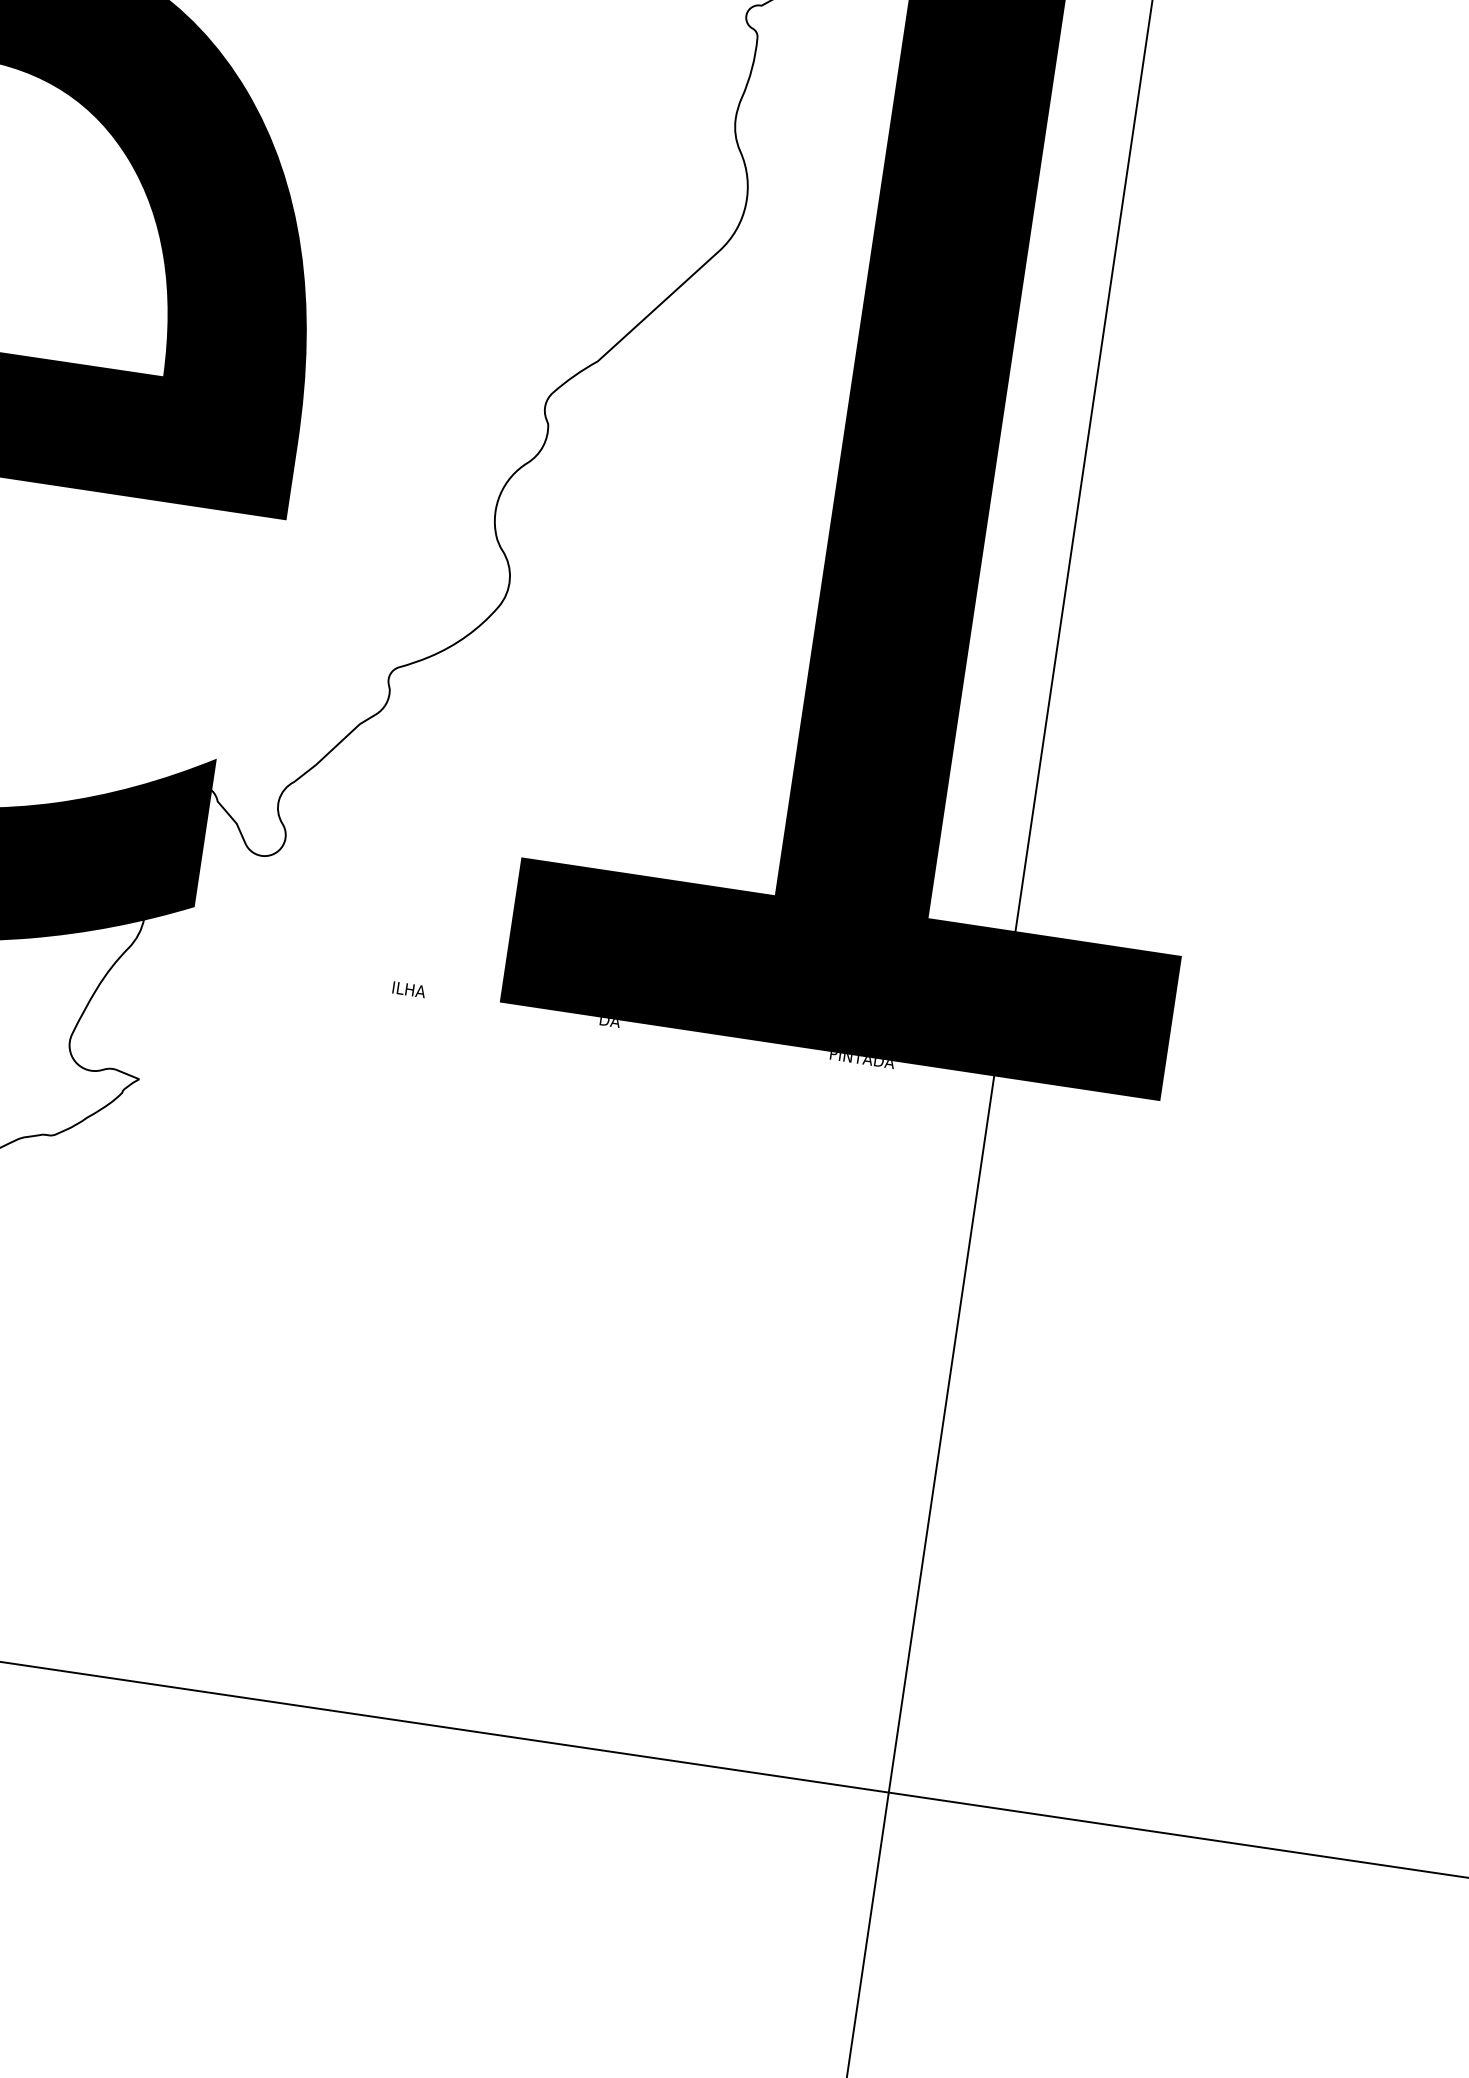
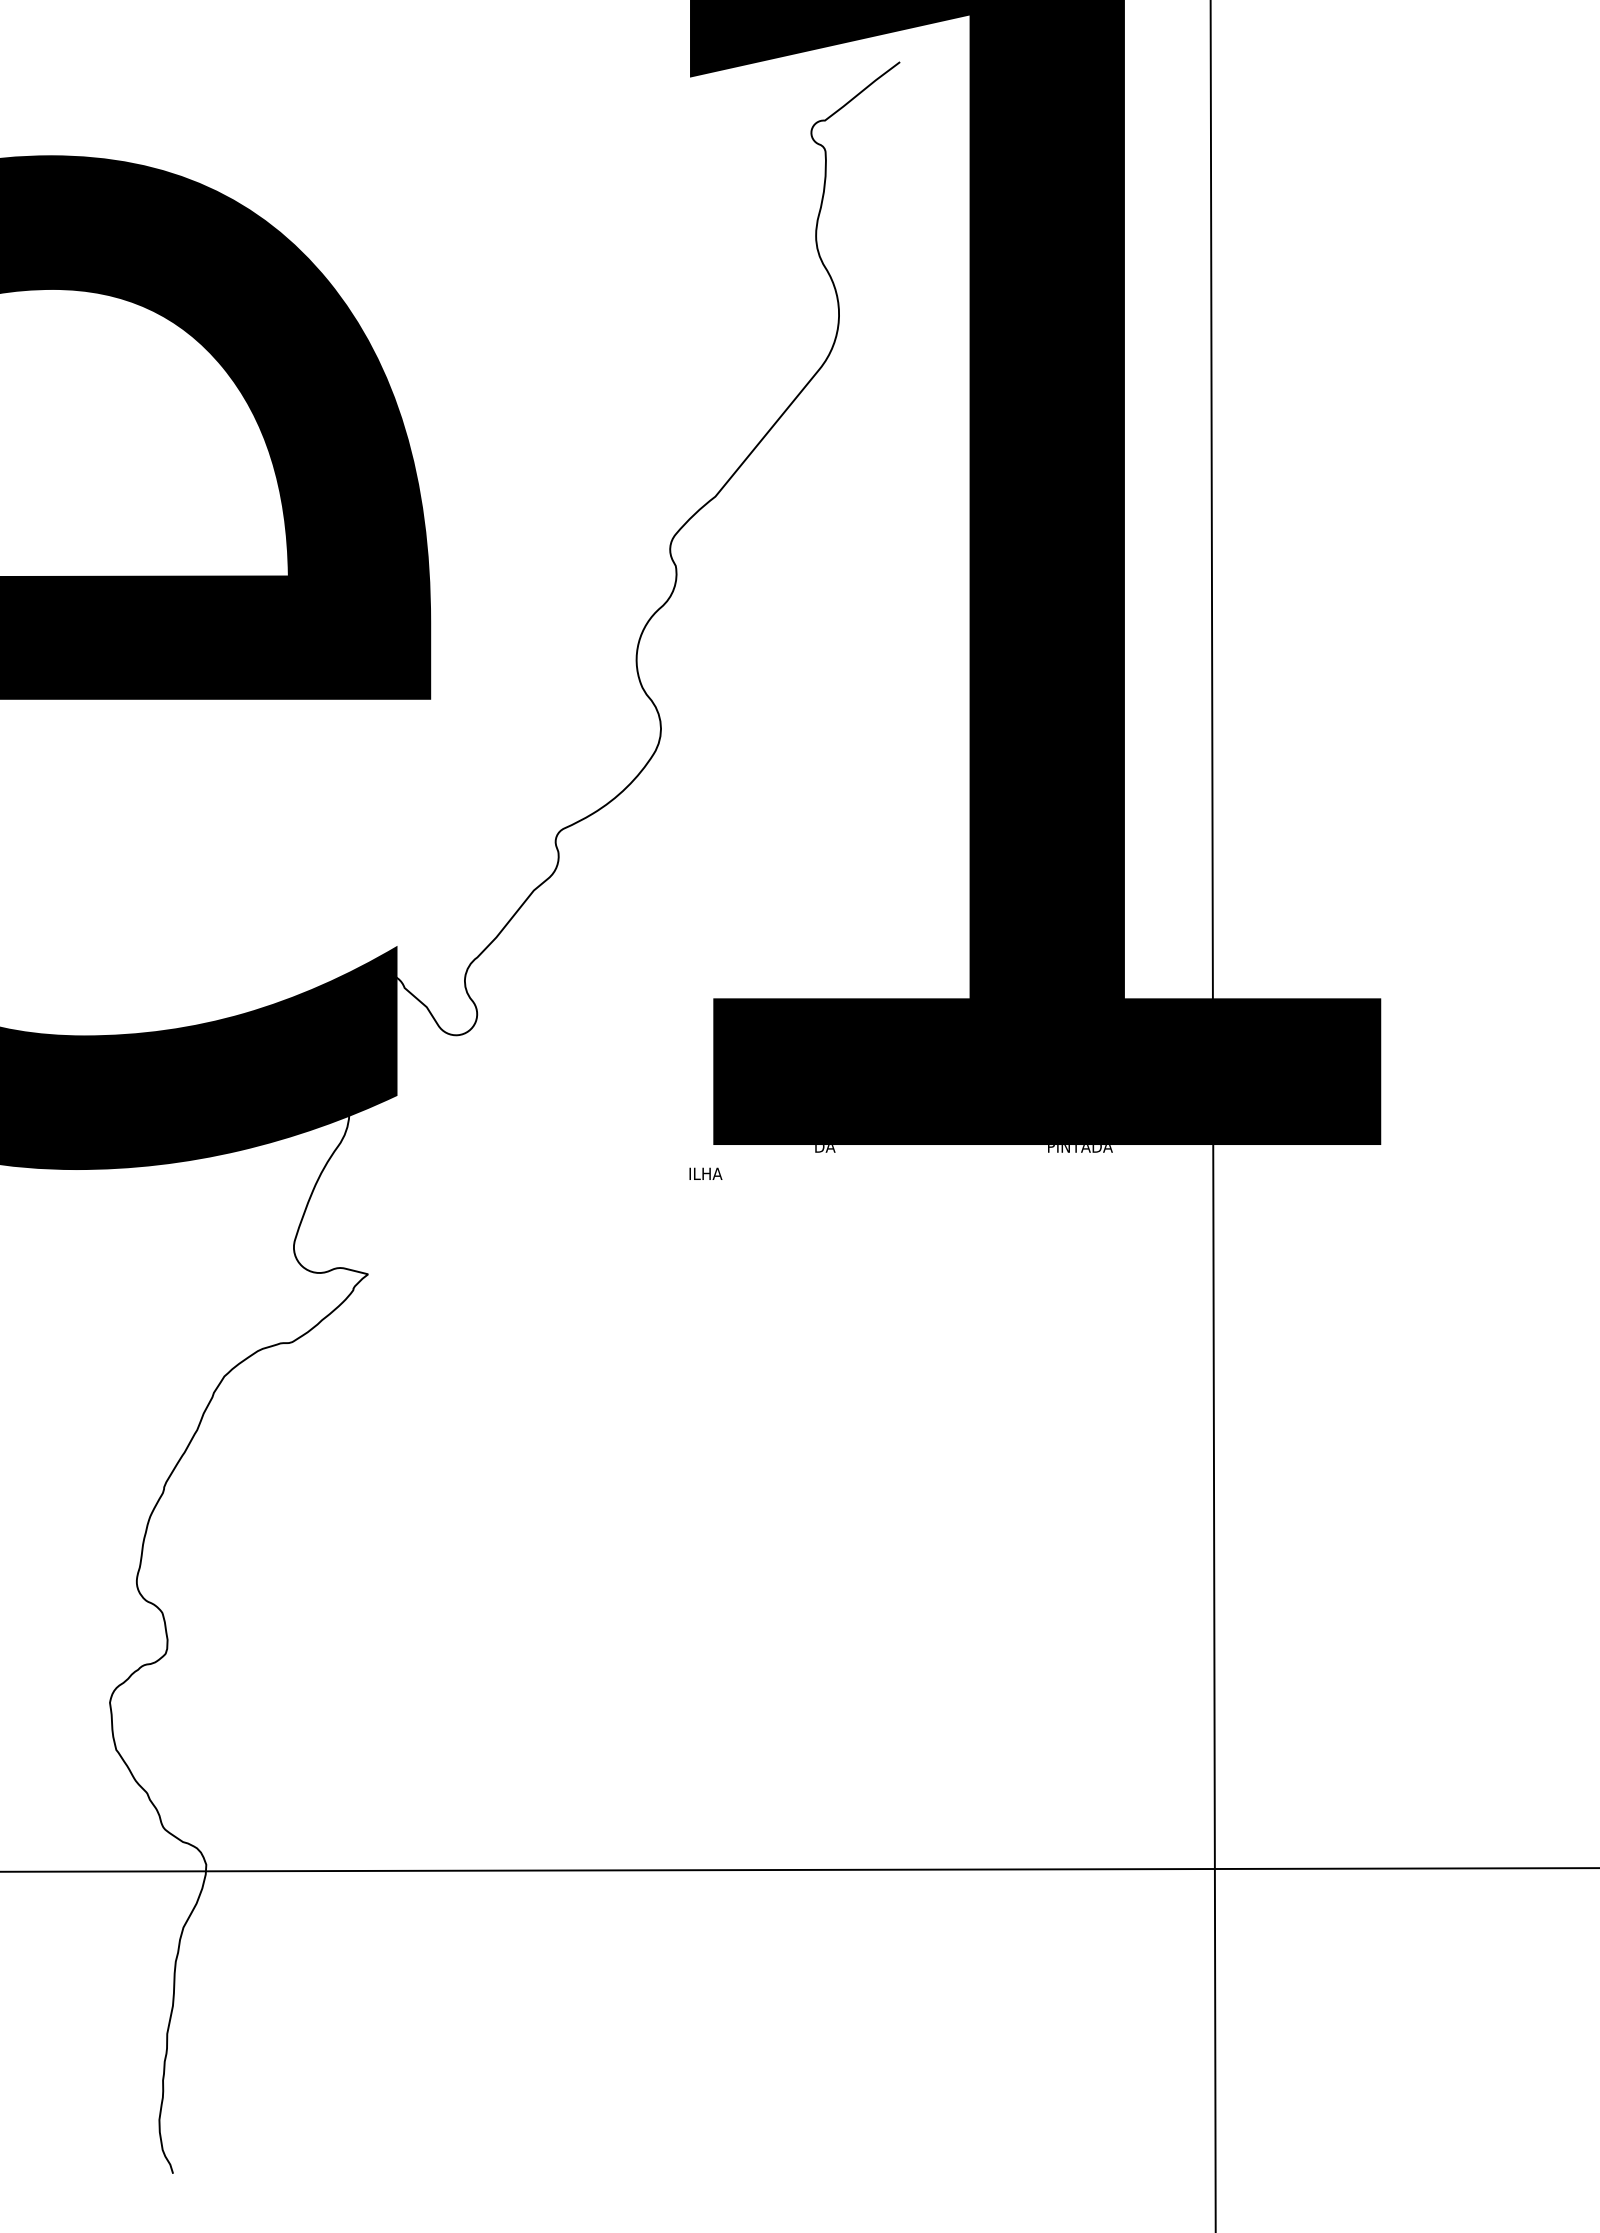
text: (408, 989) -> (705, 1173), moved

